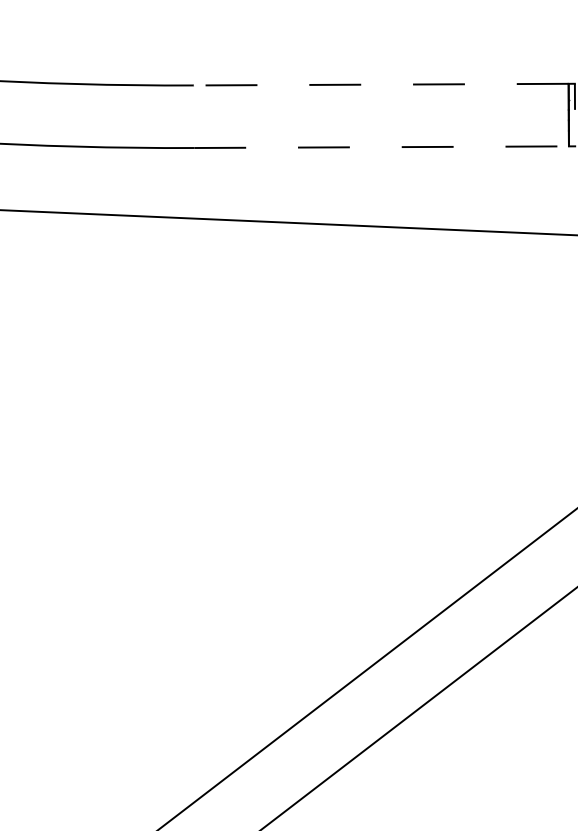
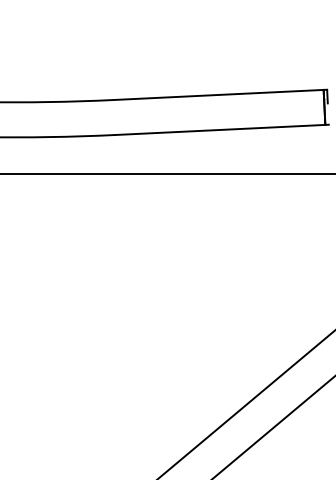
line: (380, 83) -> (218, 94), dashed -> solid
line: (381, 146) -> (220, 129), dashed -> solid

